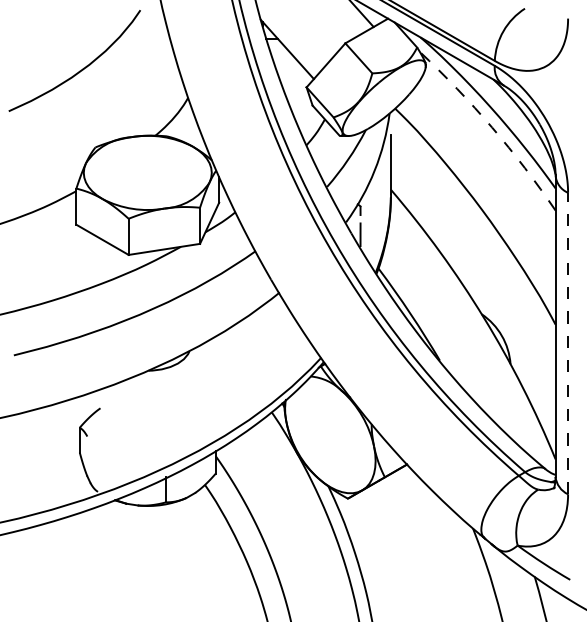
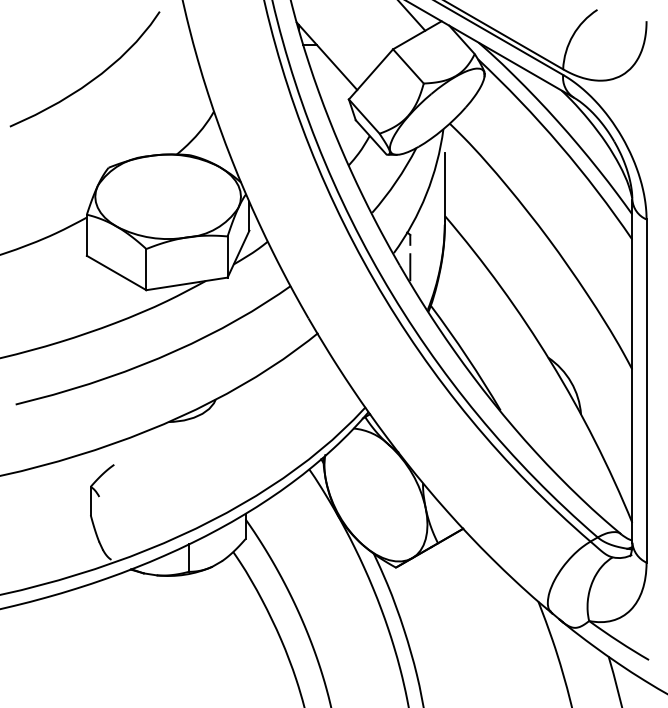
arc: (492, 127) -> (560, 145), dashed -> solid
line: (568, 343) -> (647, 390), dashed -> solid

